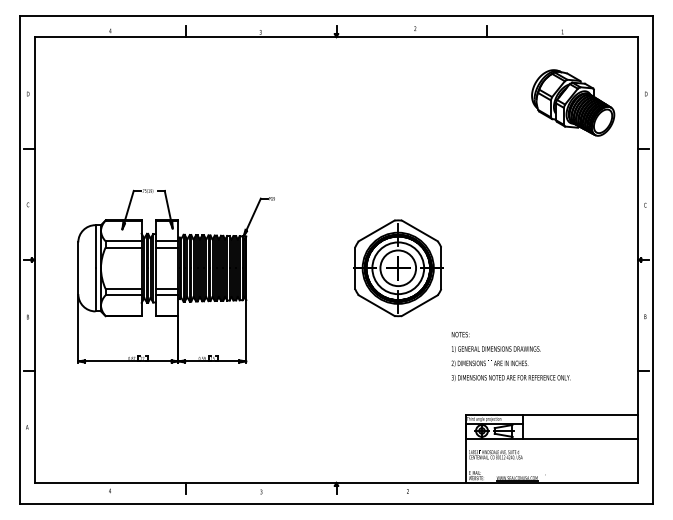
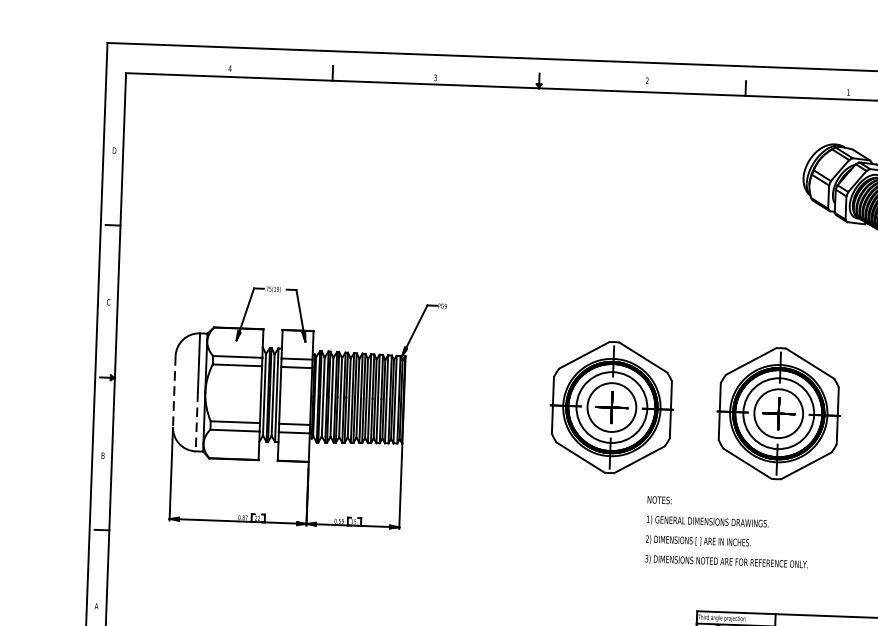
line: (78, 268) -> (174, 391), solid -> dashed
part: (520, 268) -> (779, 413), added
line: (95, 289) -> (196, 421), solid -> dashed
text: (510, 356) -> (726, 532), moved

